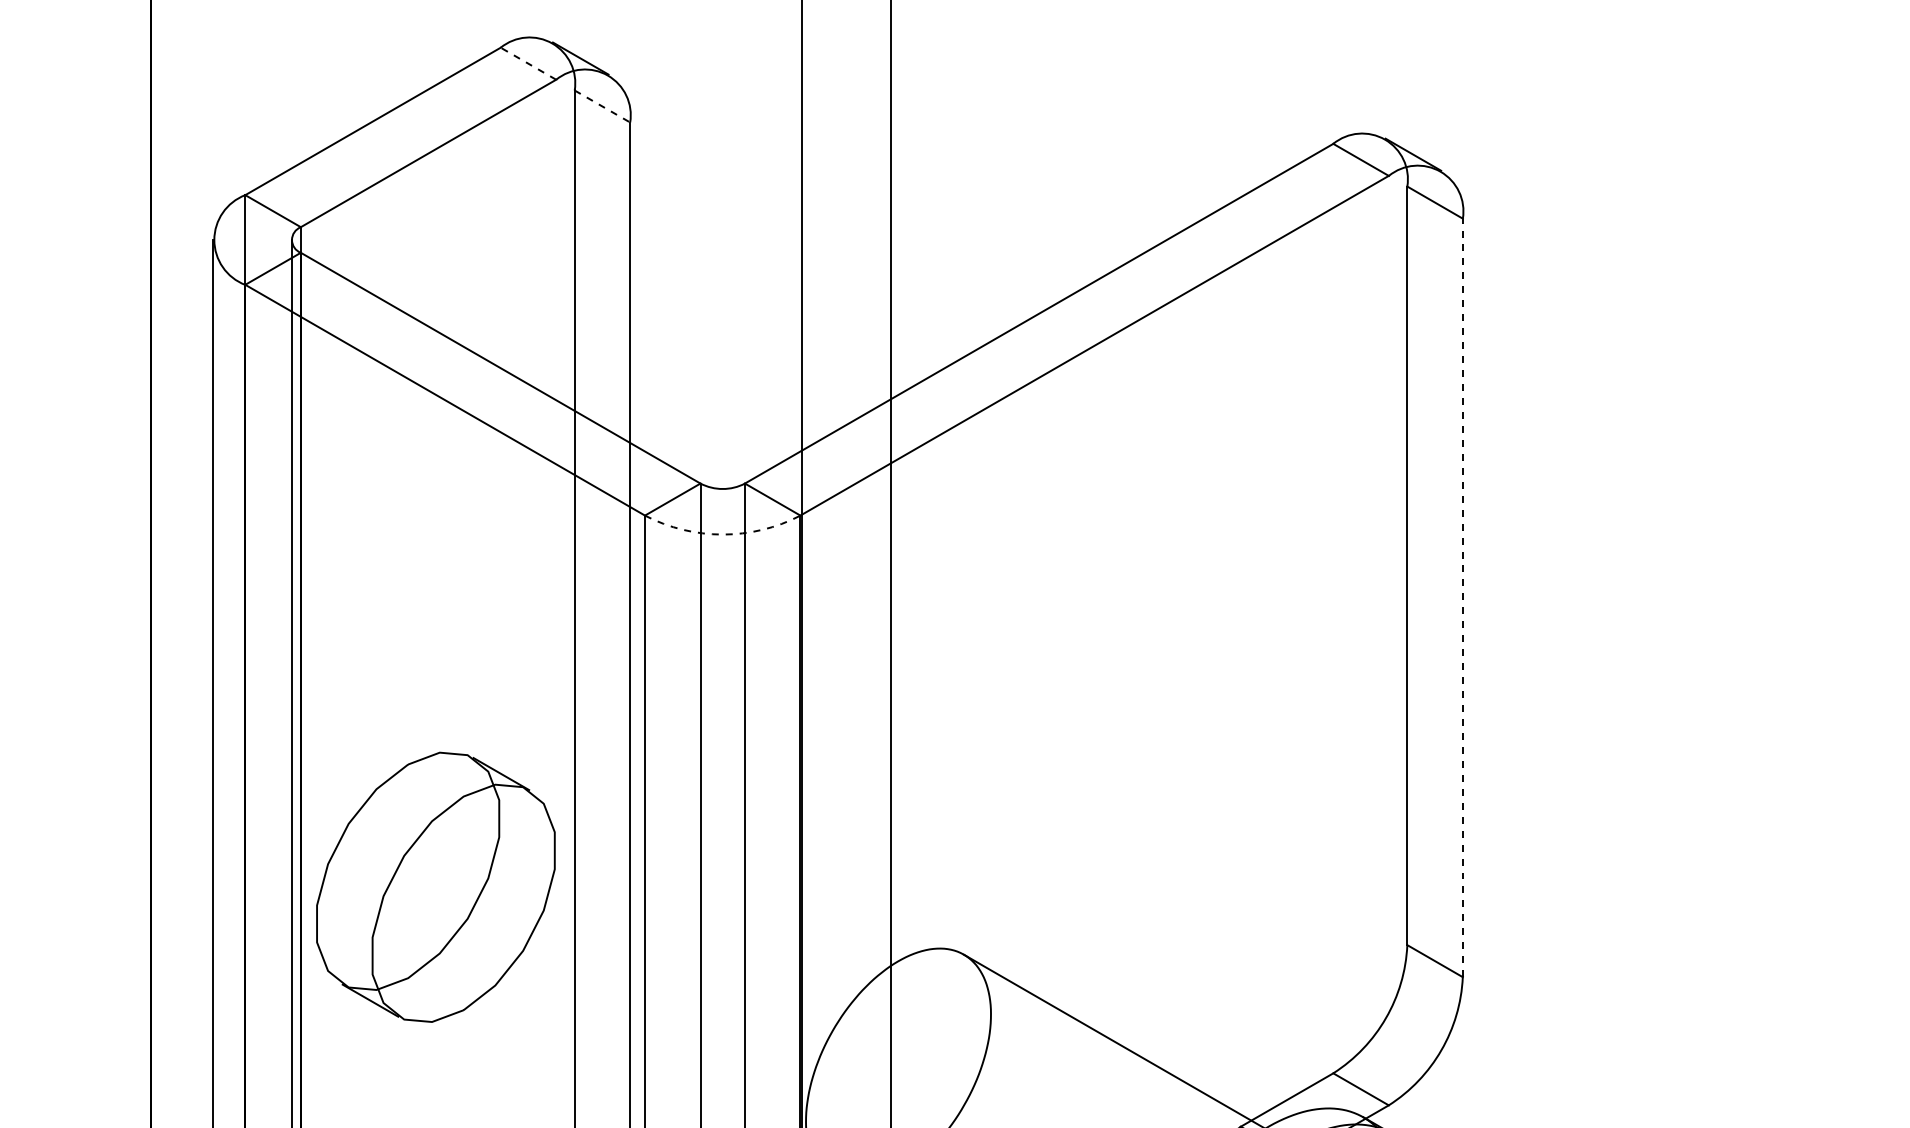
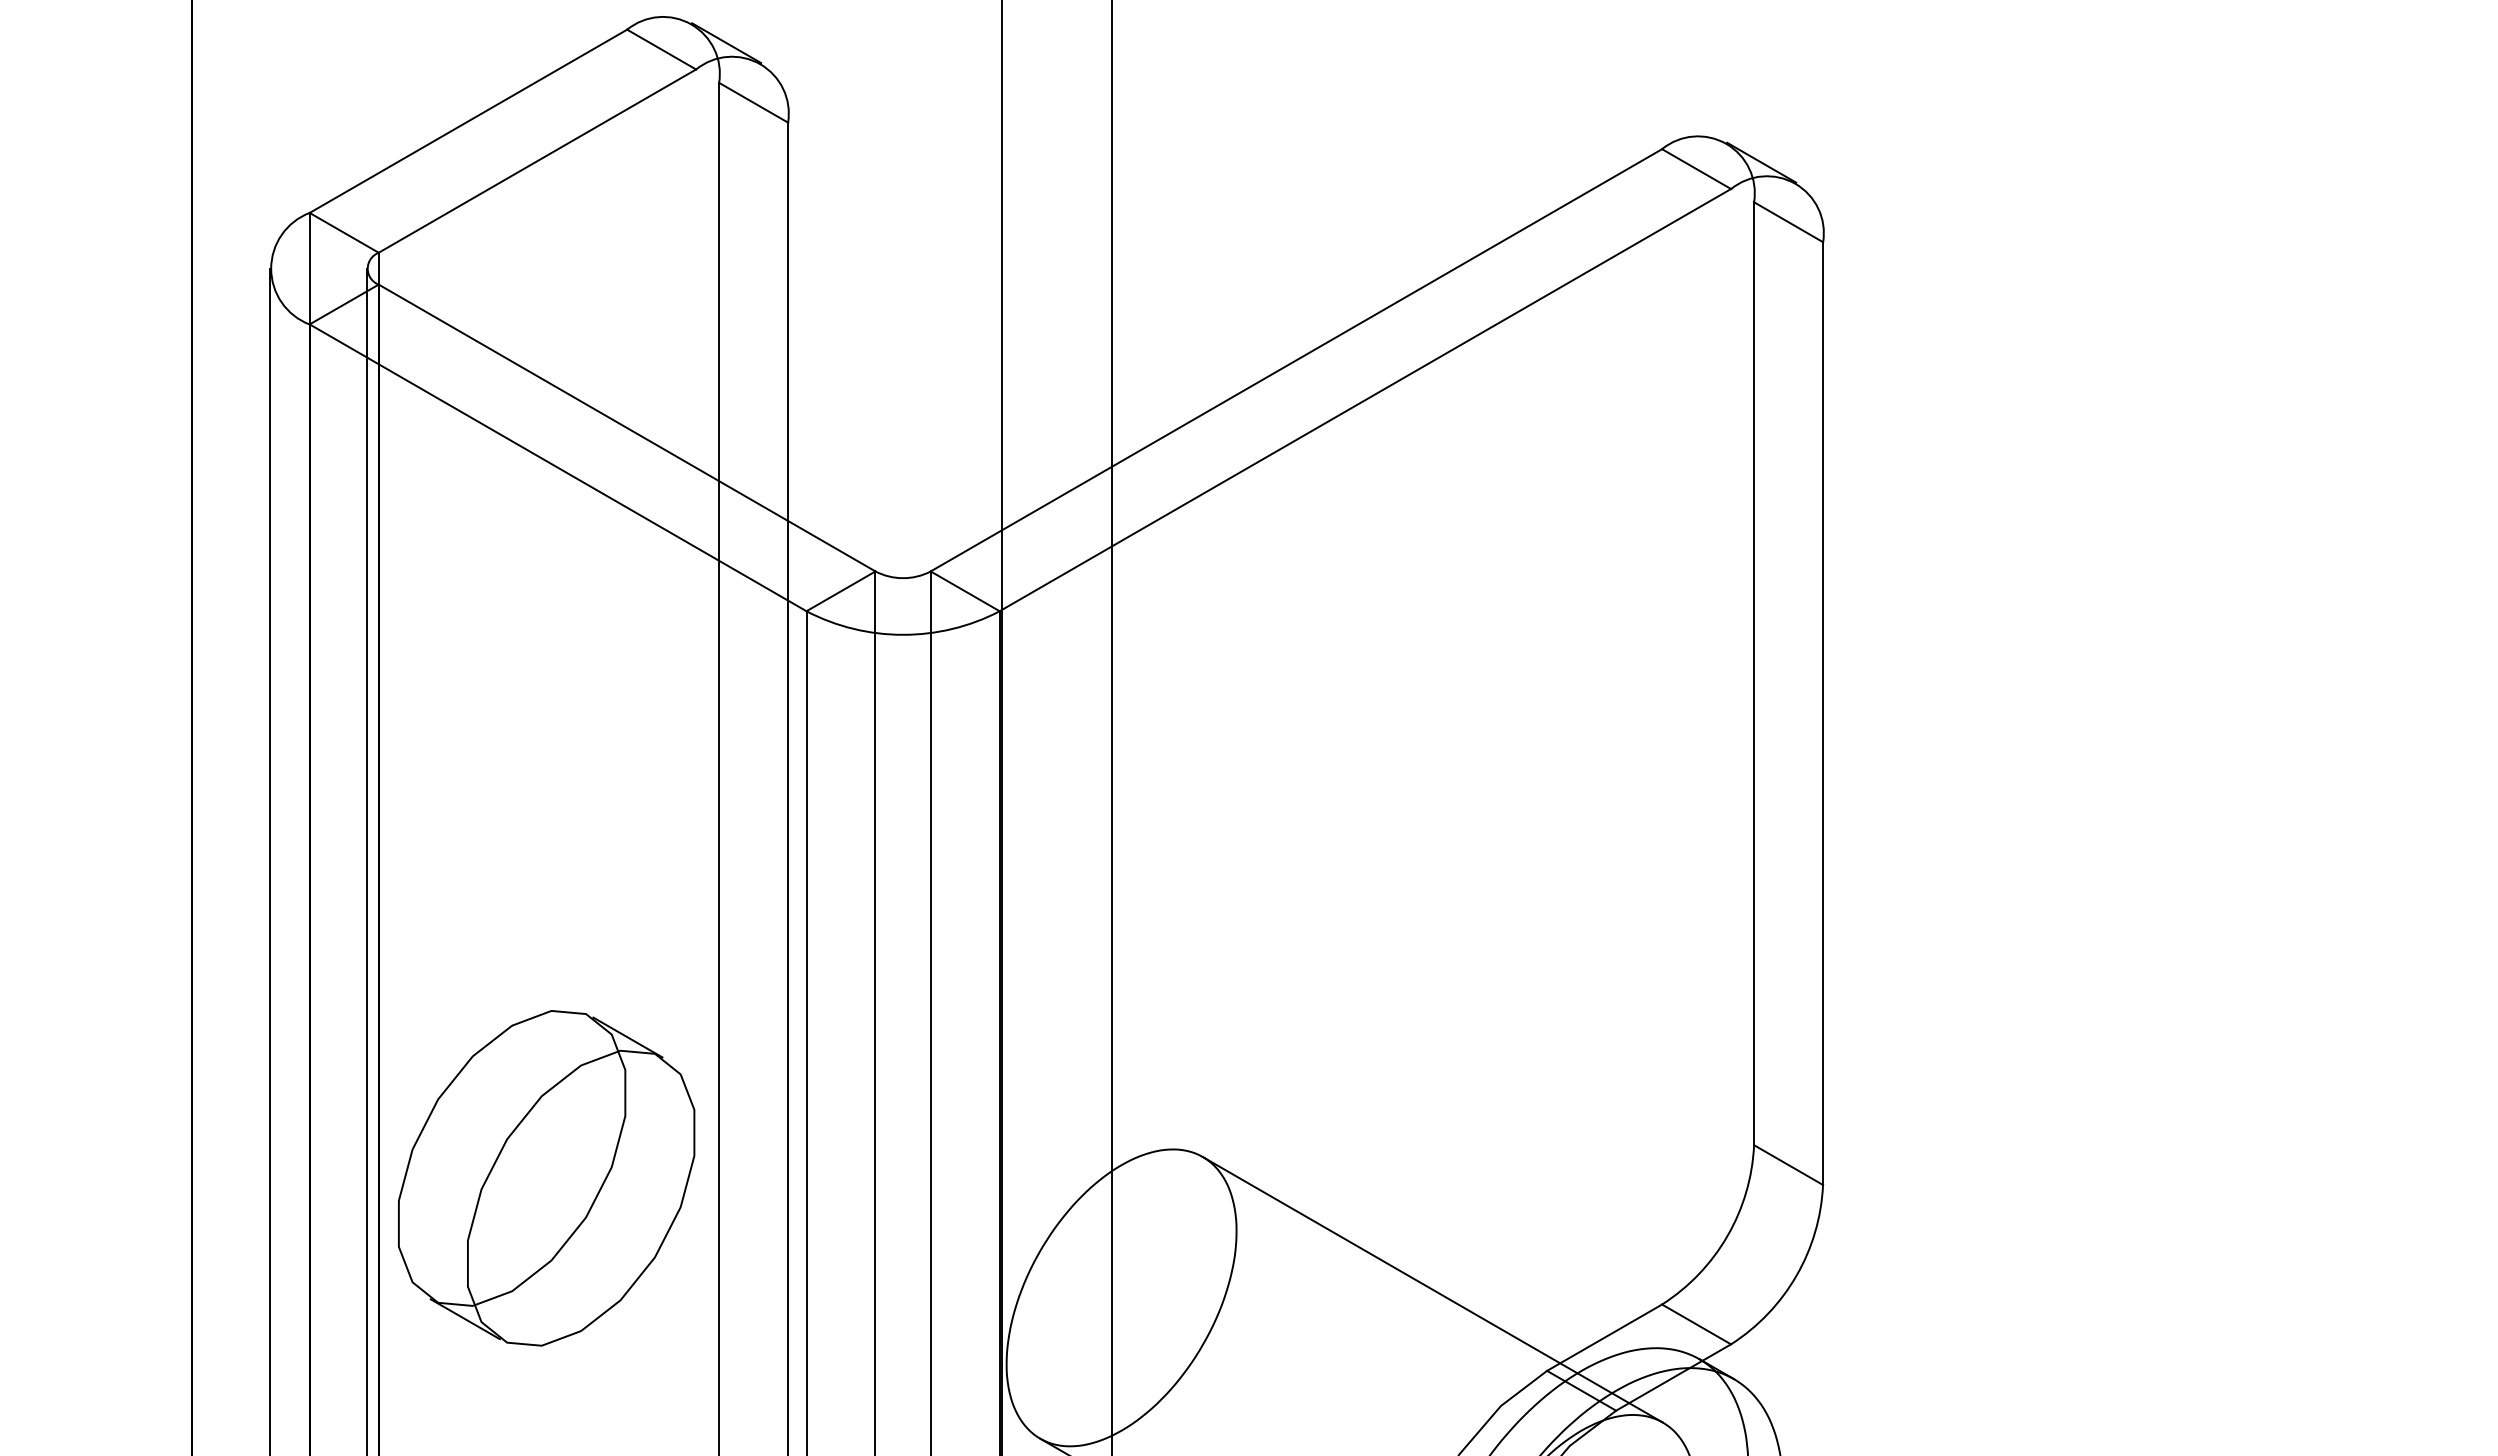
line: (528, 63) -> (661, 49), dashed -> solid
line: (602, 106) -> (753, 102), dashed -> solid
arc: (723, 534) -> (903, 634), dashed -> solid
line: (1463, 597) -> (1823, 713), dashed -> solid
part: (435, 887) -> (546, 1178), moved

